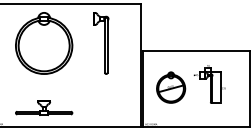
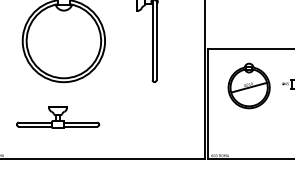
part: (171, 87) -> (249, 85), moved
part: (44, 107) -> (58, 116), moved

